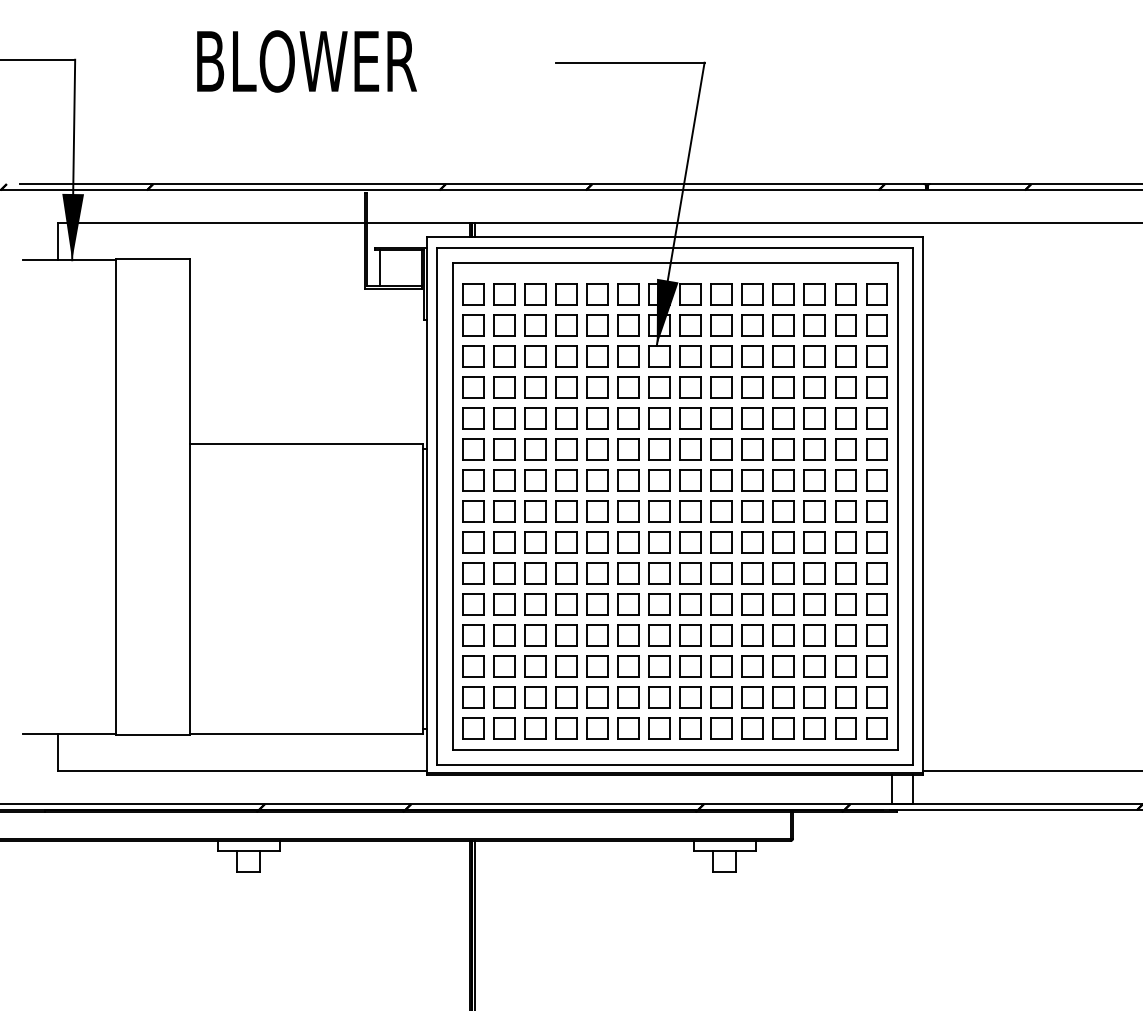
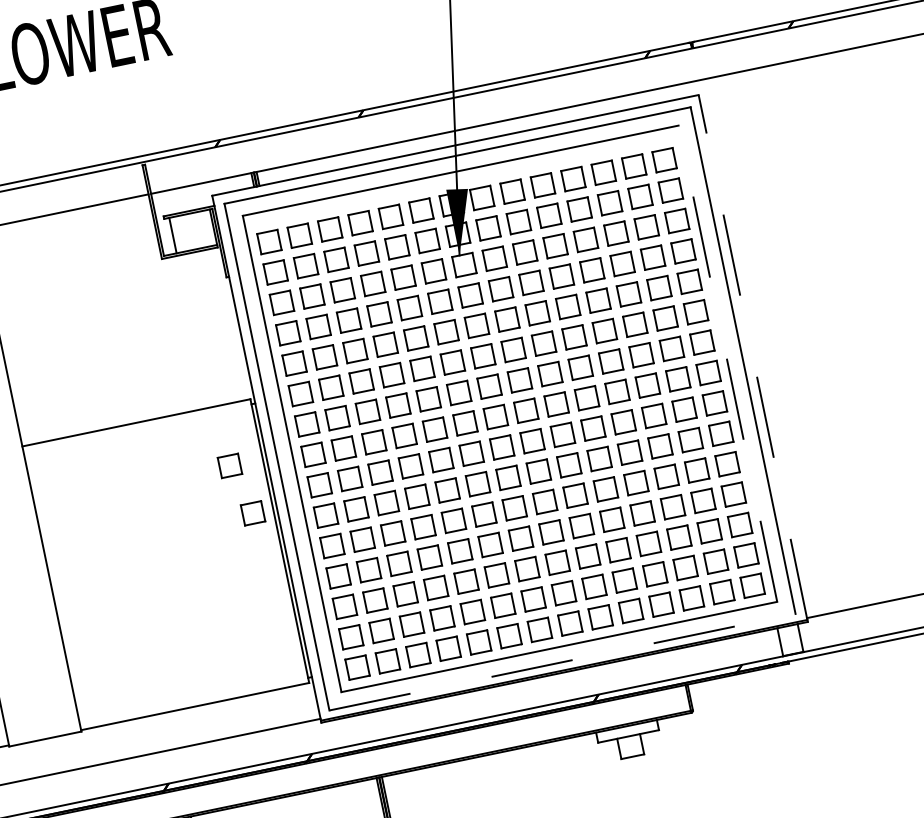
line: (923, 504) -> (752, 356), solid -> dashed
part: (389, 505) -> (230, 465), added
line: (897, 505) -> (727, 362), solid -> dashed
part: (402, 556) -> (253, 513), added
line: (675, 765) -> (562, 662), solid -> dashed

